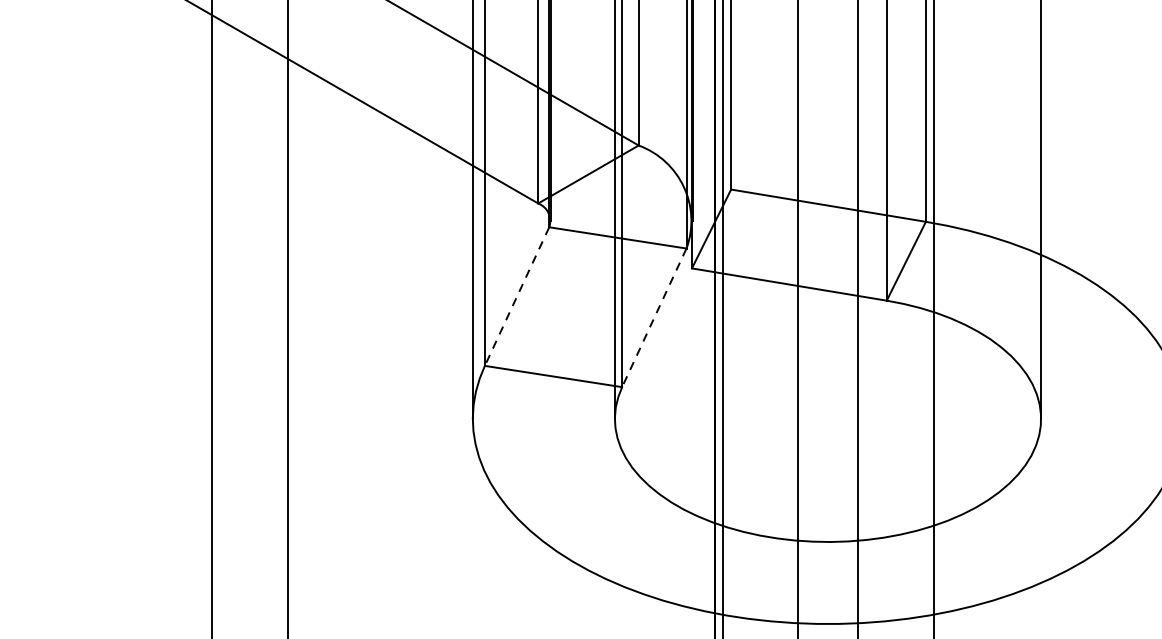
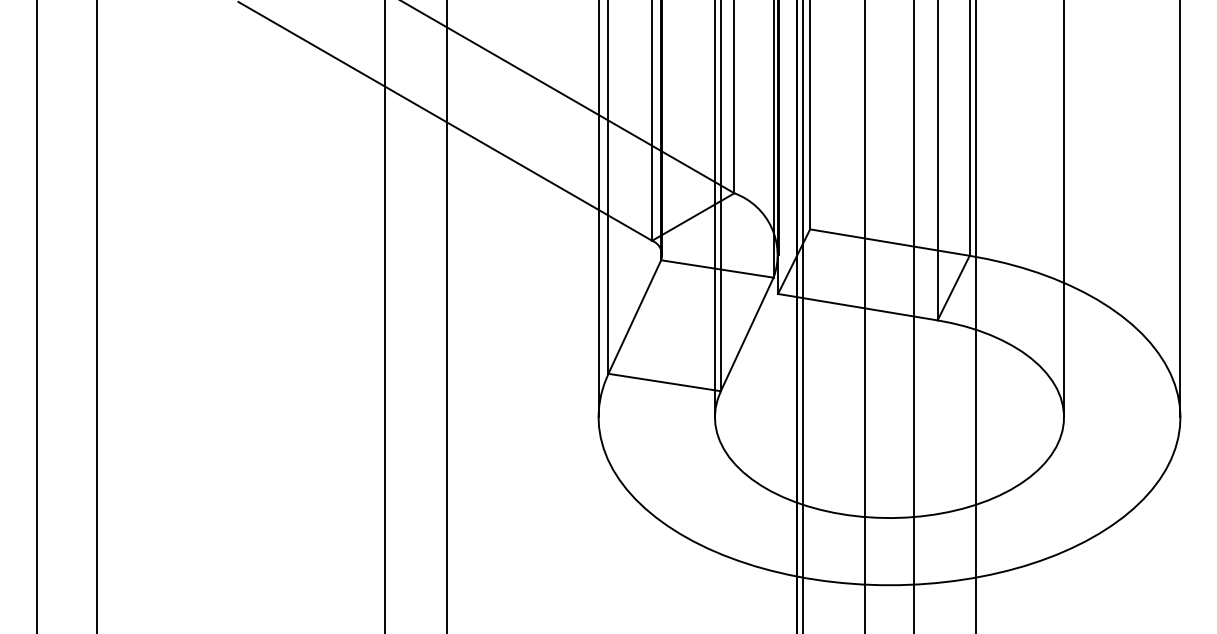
line: (516, 297) -> (634, 317), dashed -> solid
line: (654, 317) -> (747, 334), dashed -> solid

